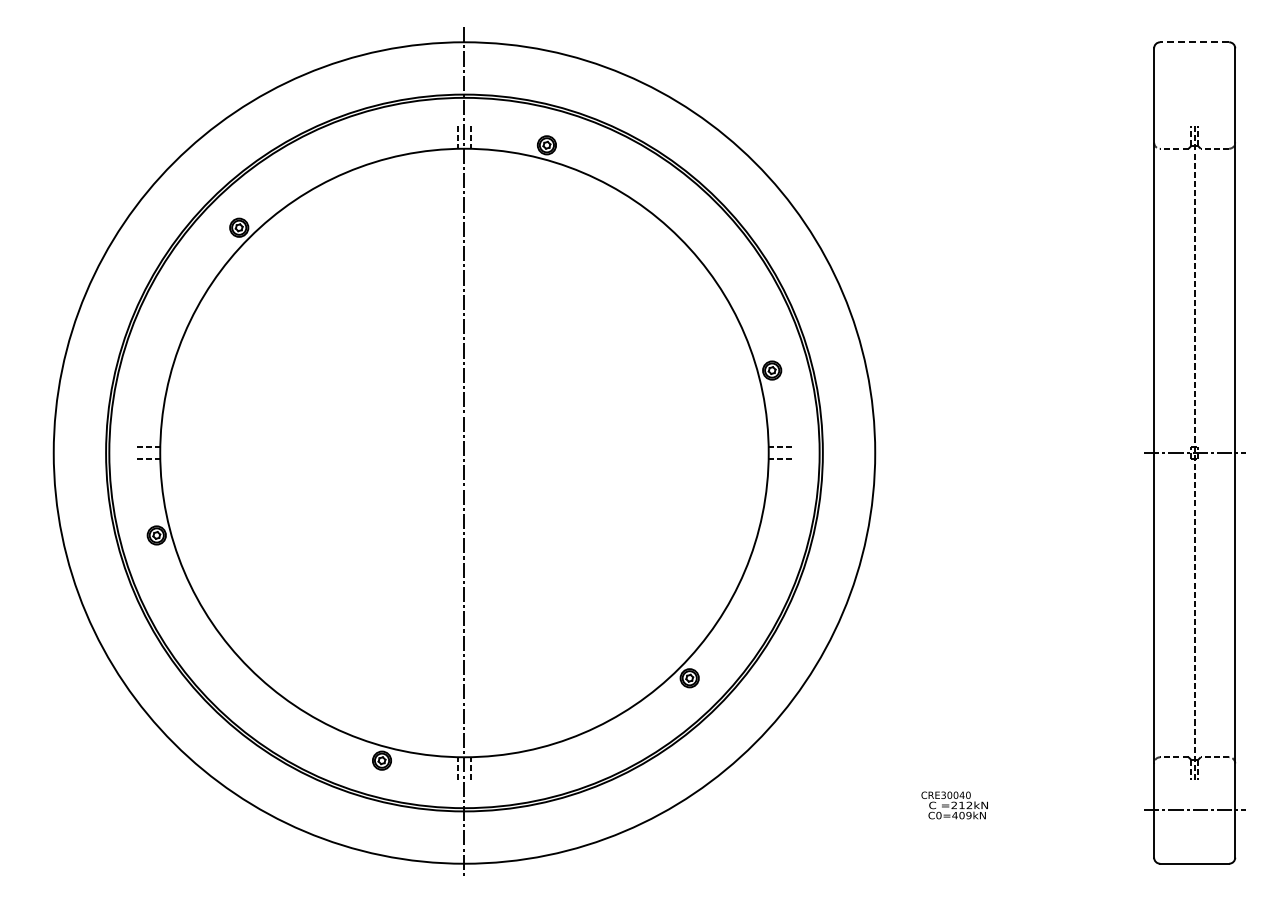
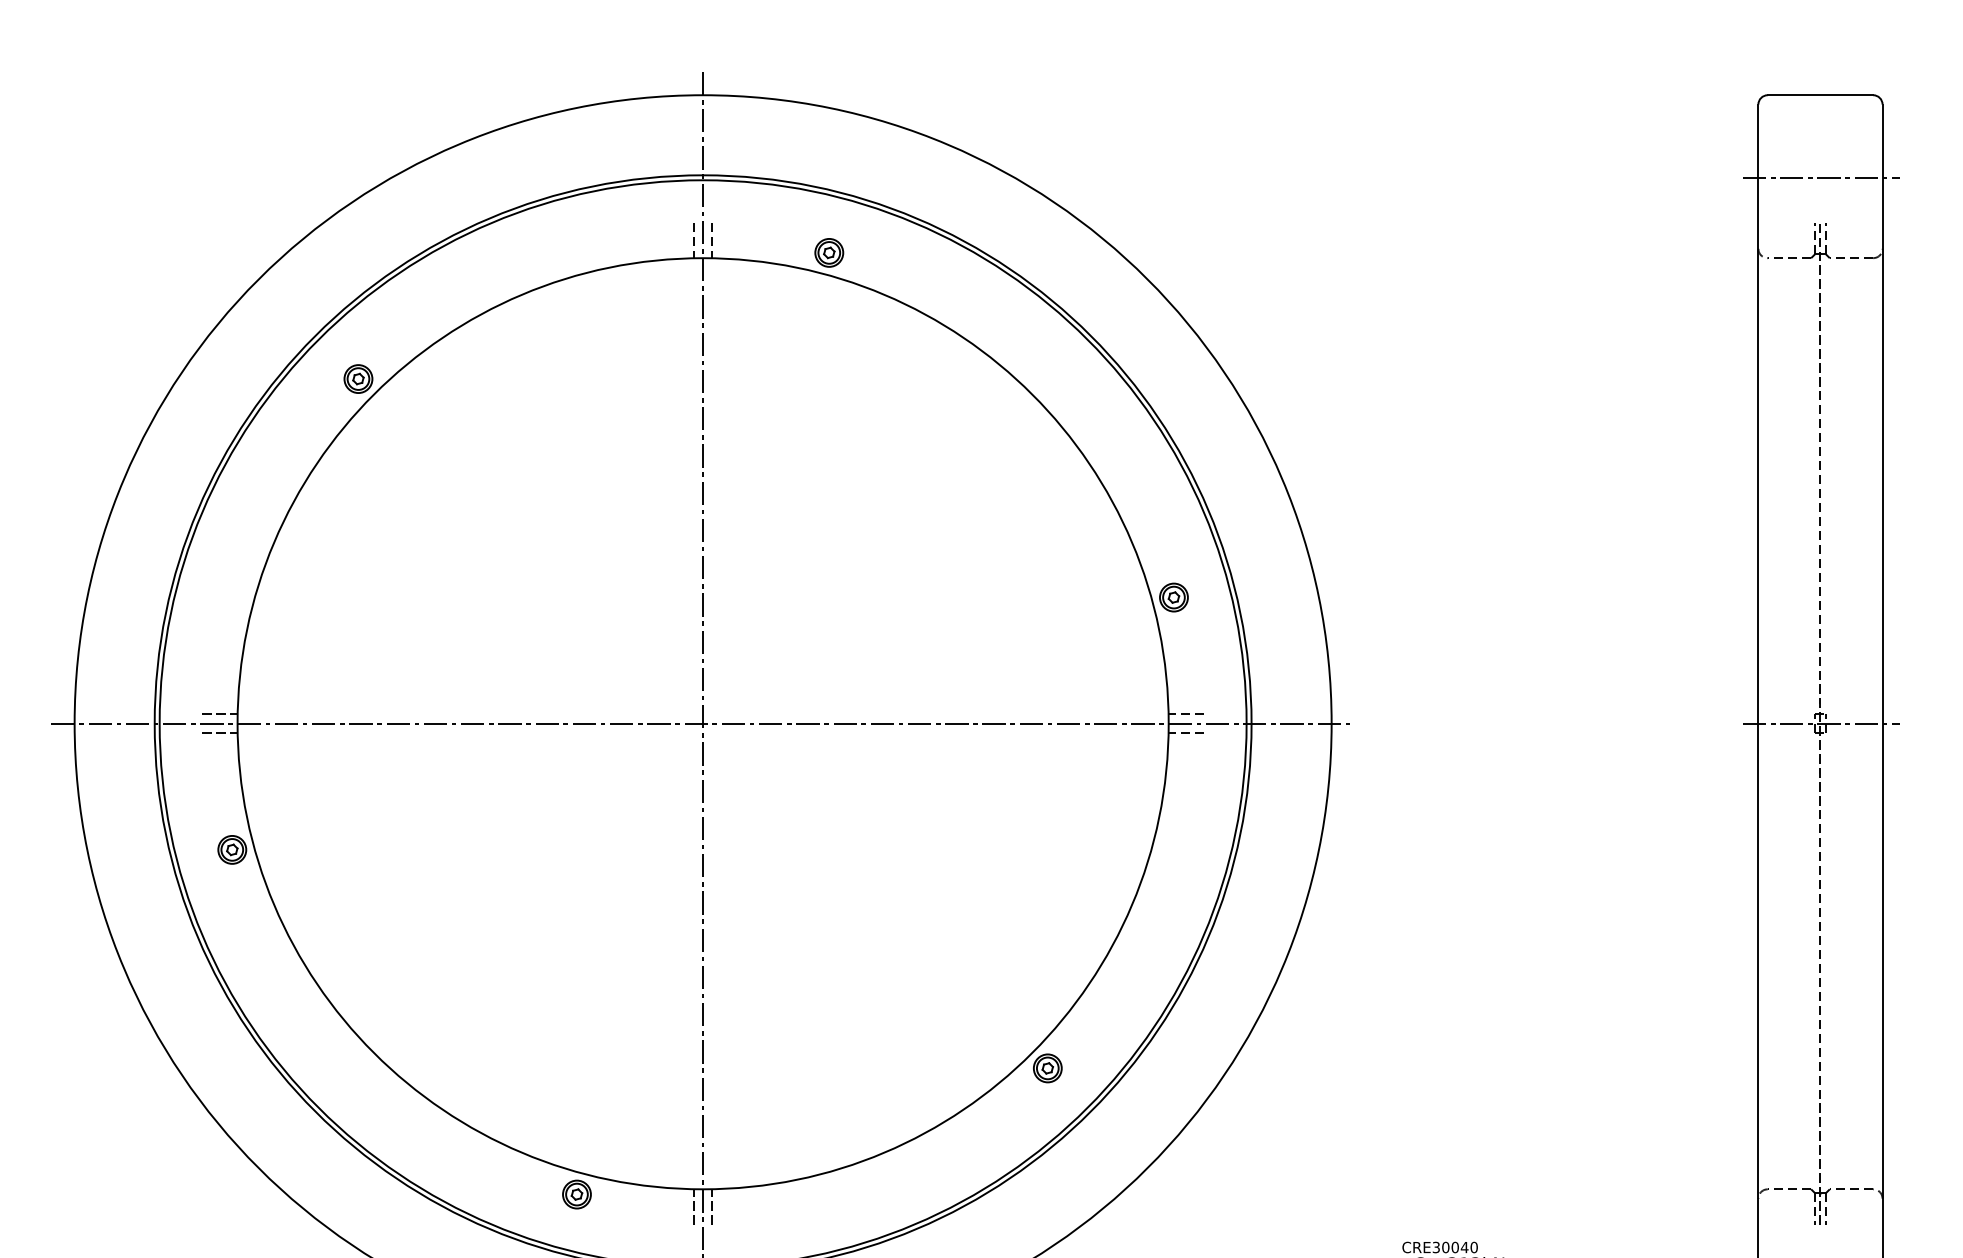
line: (1194, 42) -> (1820, 95), dashed -> solid
line: (1195, 96) -> (1821, 178), added
line: (464, 453) -> (703, 724), added

